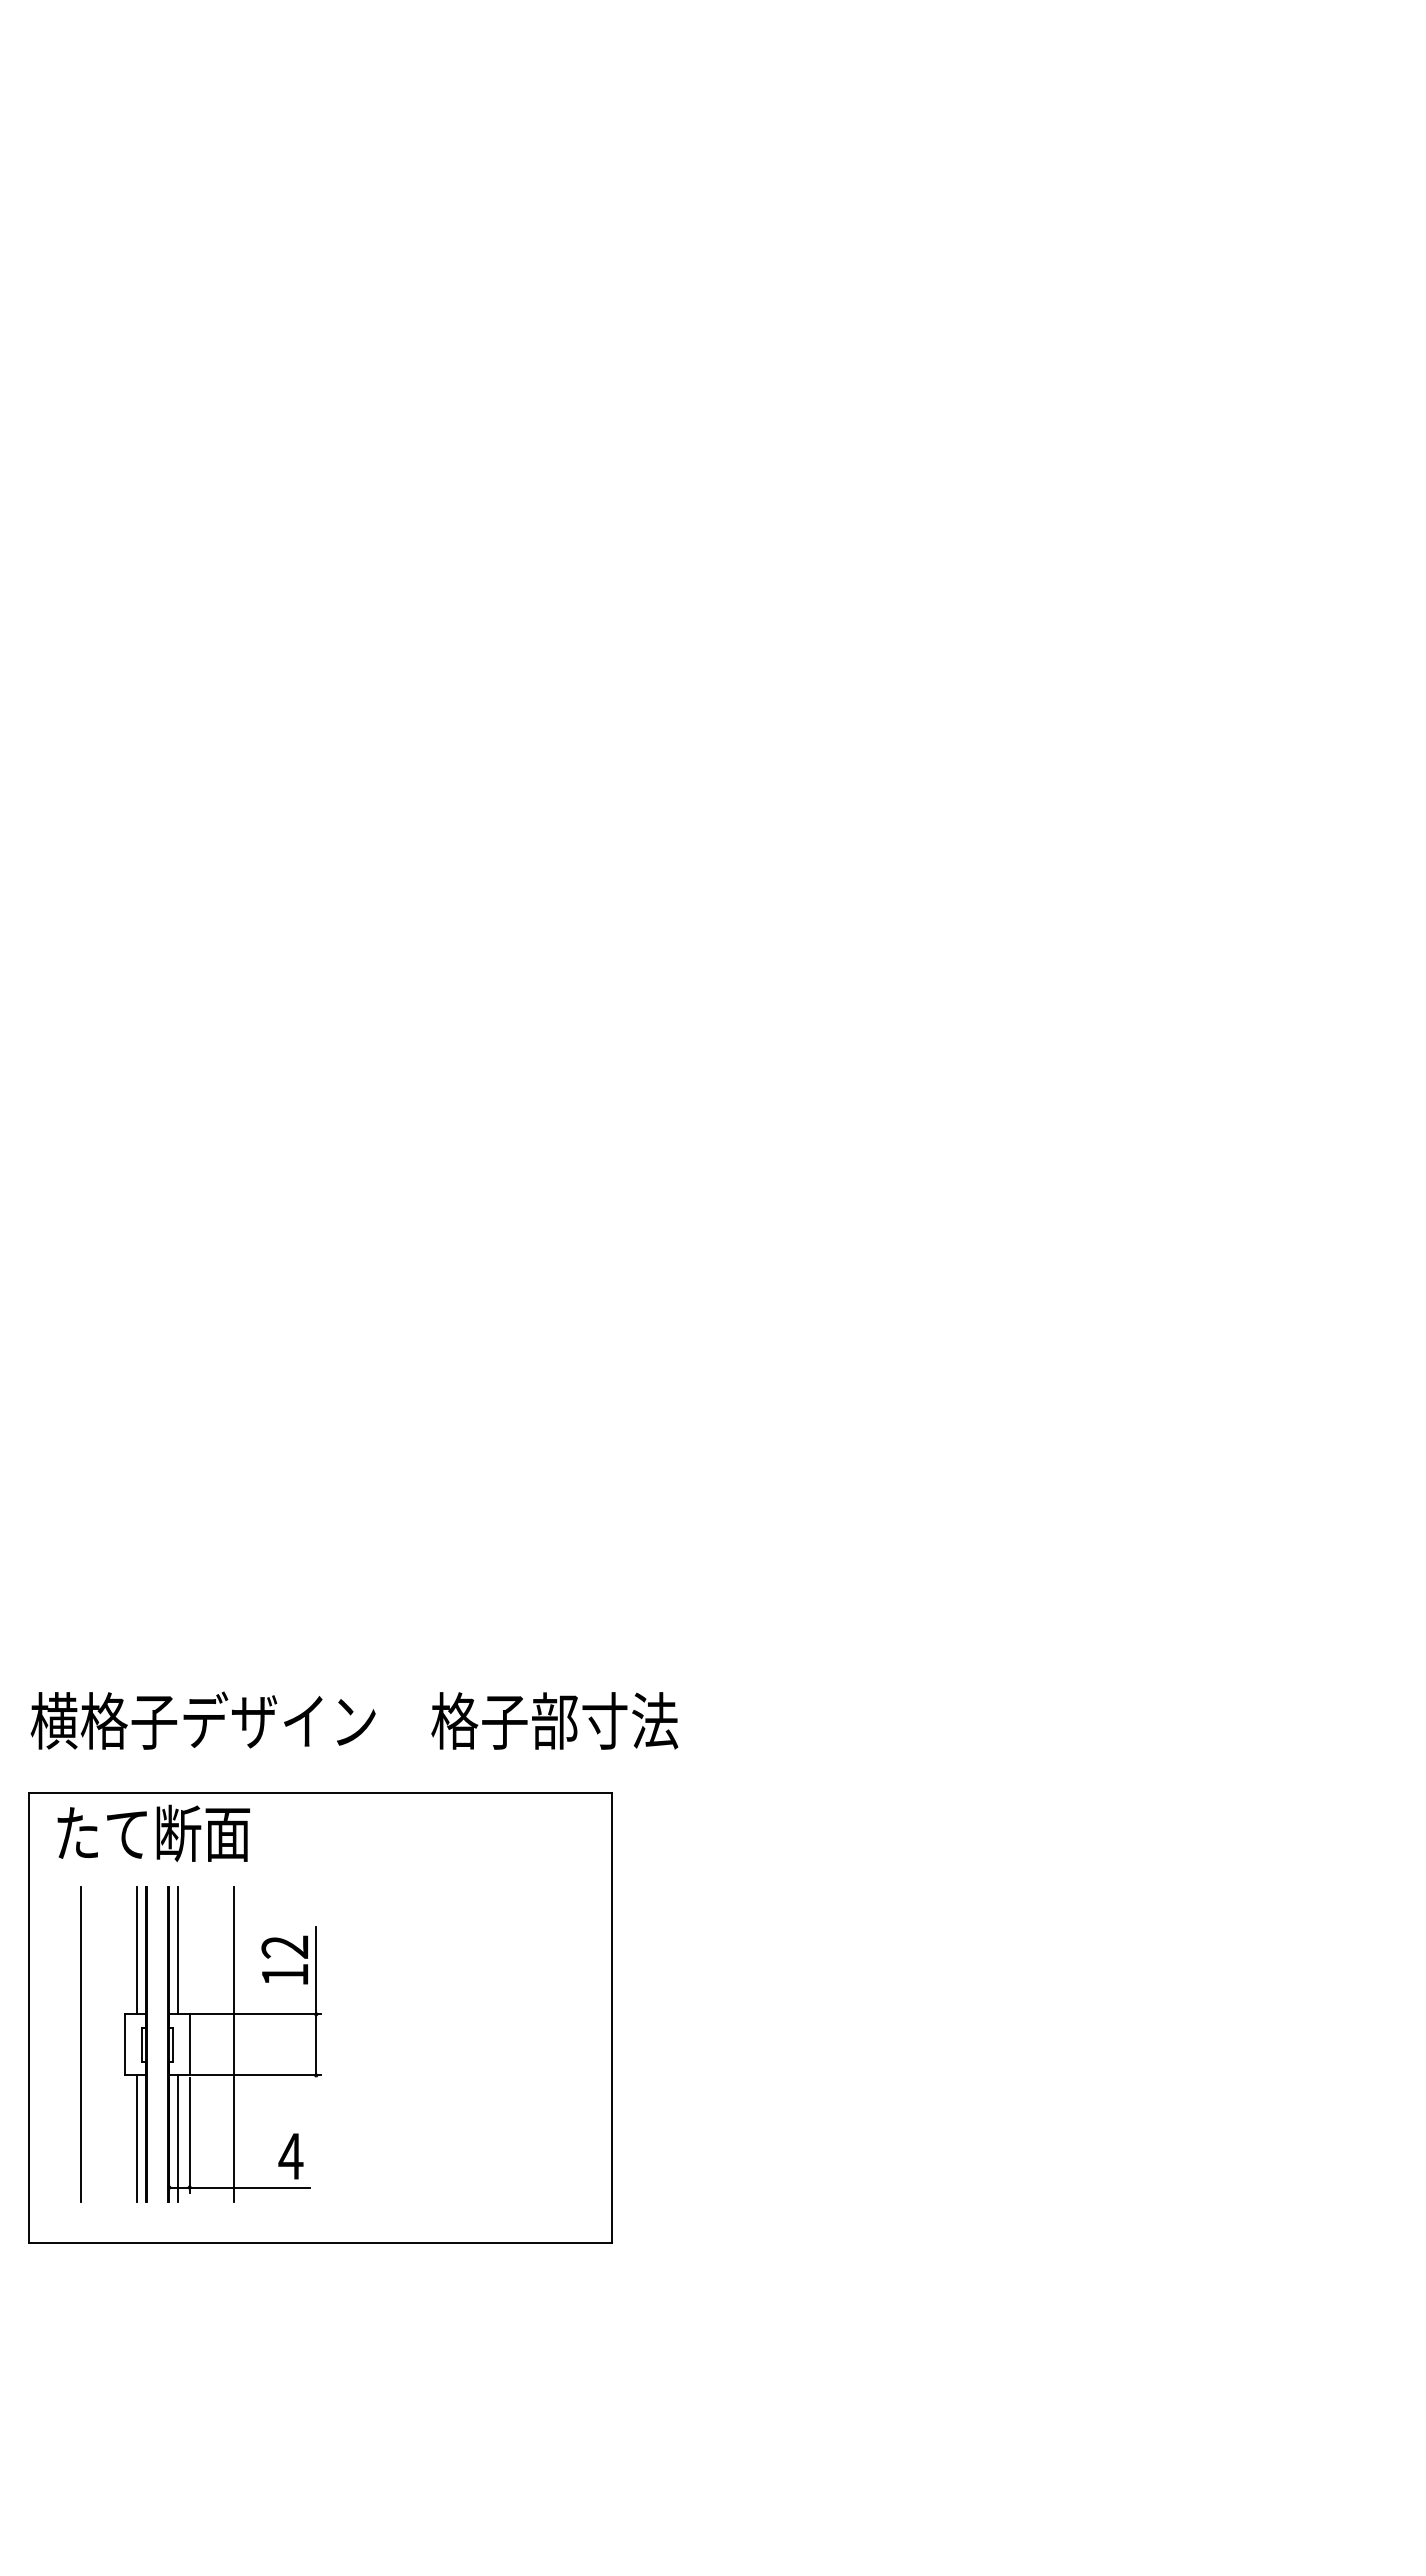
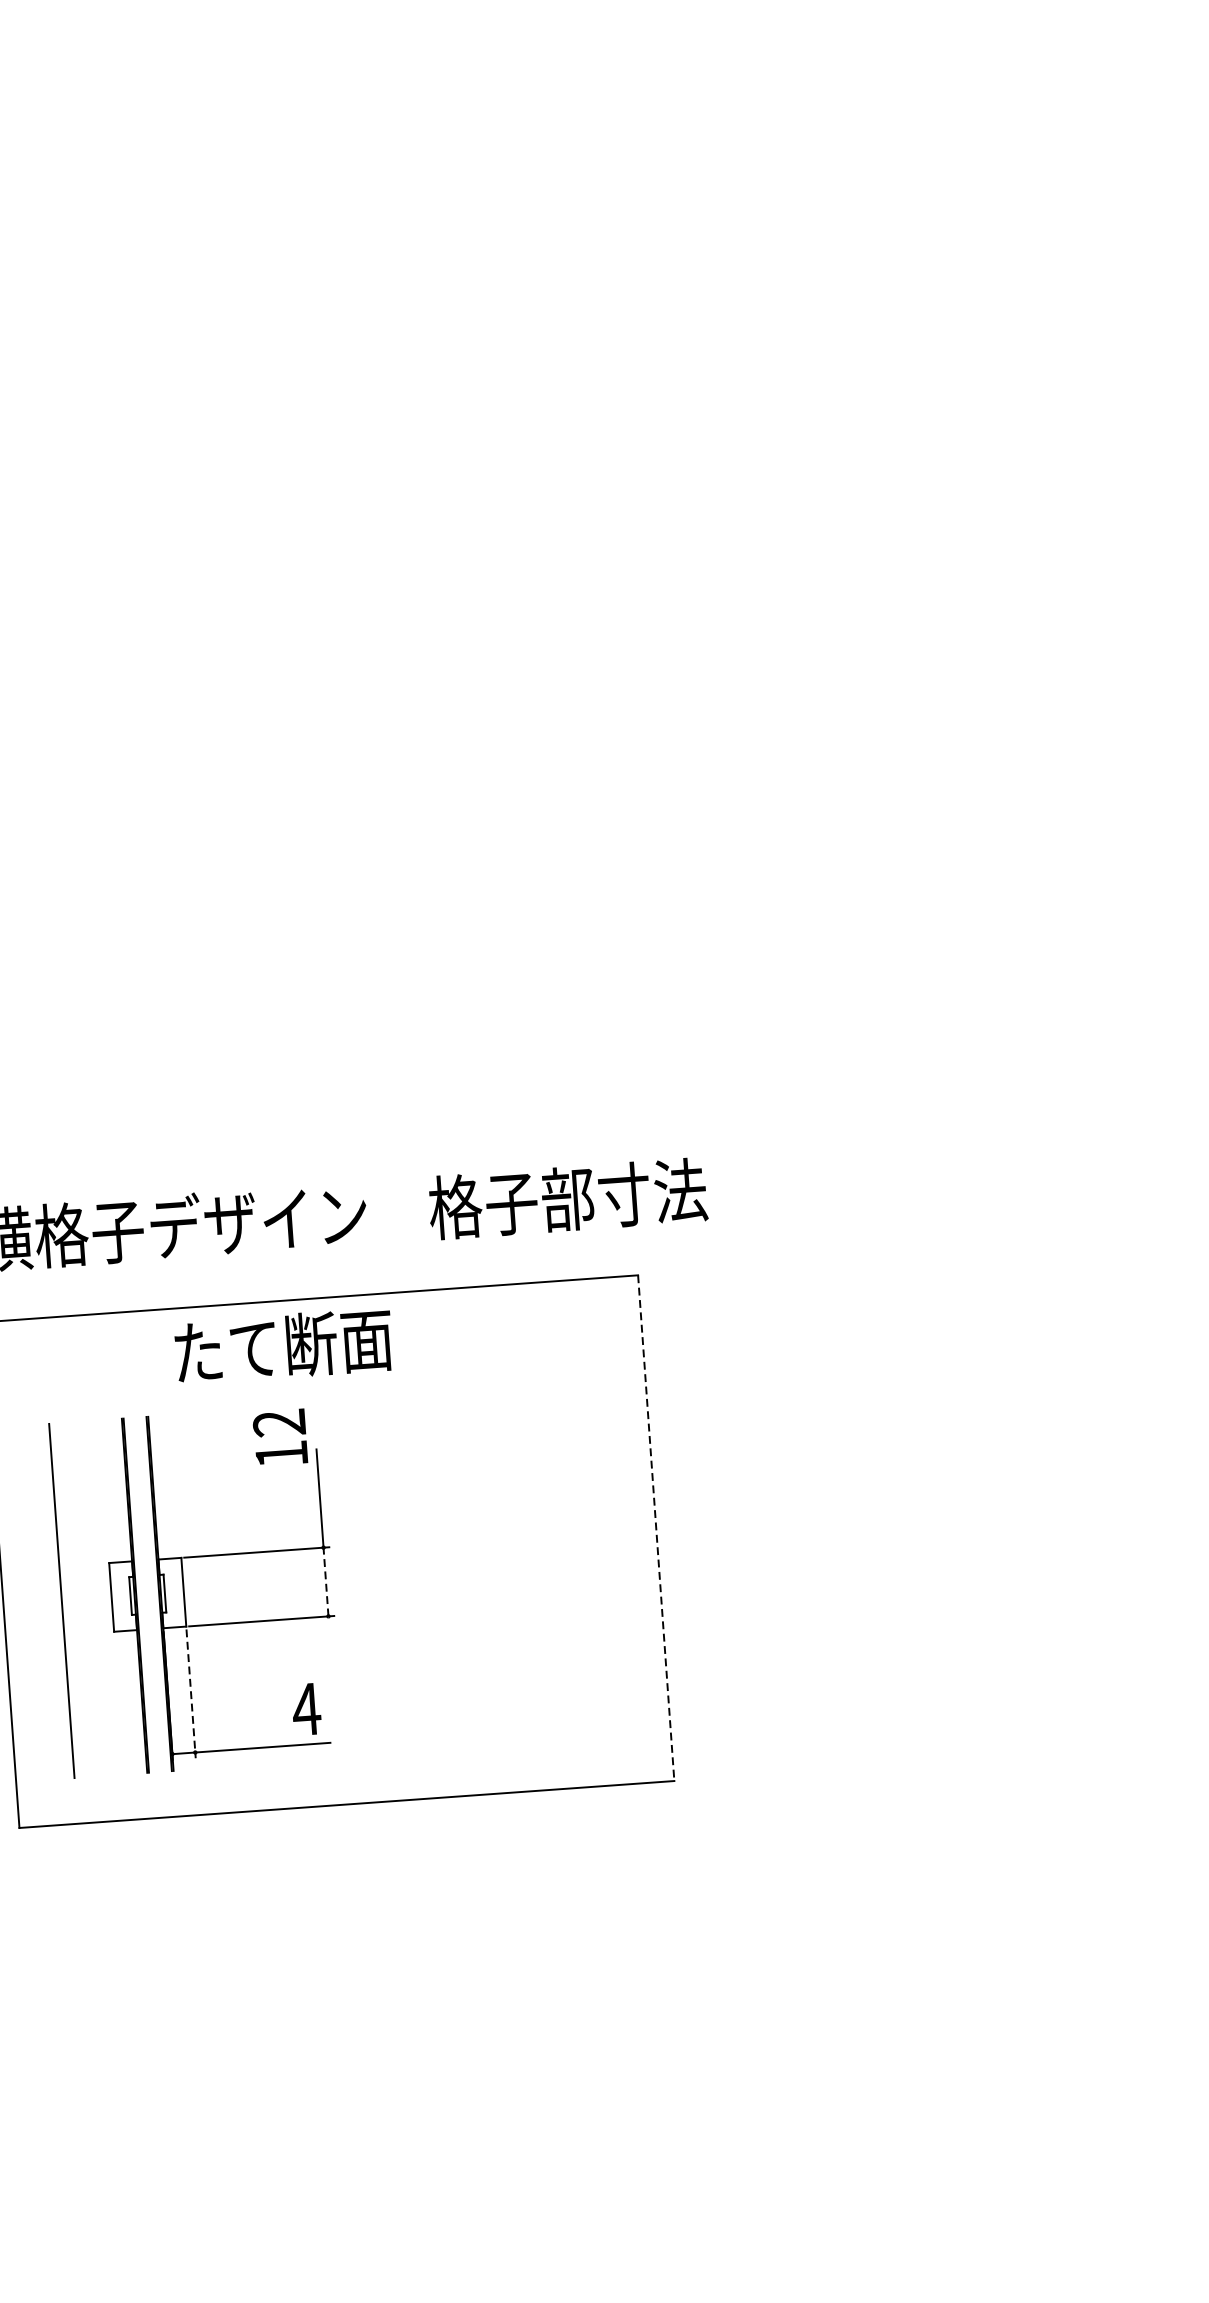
text: (153, 1833) -> (283, 1346), moved
line: (137, 1950) -> (117, 1490), removed
line: (177, 1950) -> (162, 1487), removed
text: (284, 1959) -> (279, 1436), moved
line: (612, 2018) -> (656, 1528), solid -> dashed
line: (234, 2044) -> (234, 1588), removed
line: (316, 2044) -> (326, 1581), solid -> dashed
line: (189, 2135) -> (190, 1694), solid -> dashed
line: (137, 2138) -> (132, 1701), removed
line: (177, 2138) -> (177, 1698), removed

